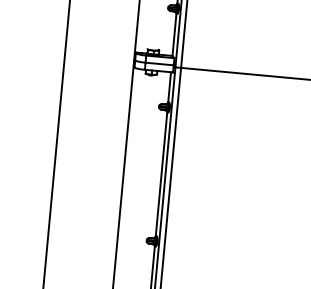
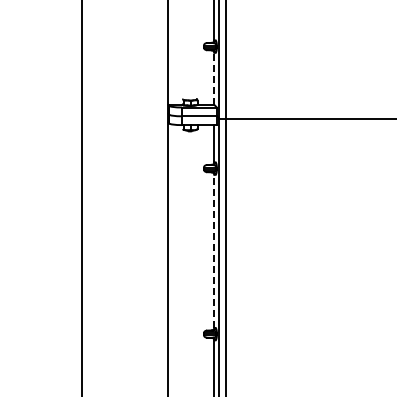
line: (174, 34) -> (214, 78), solid -> dashed
line: (161, 173) -> (214, 250), solid -> dashed

